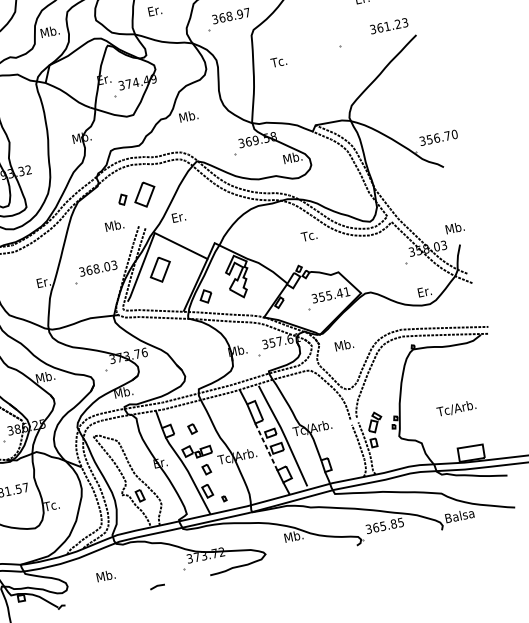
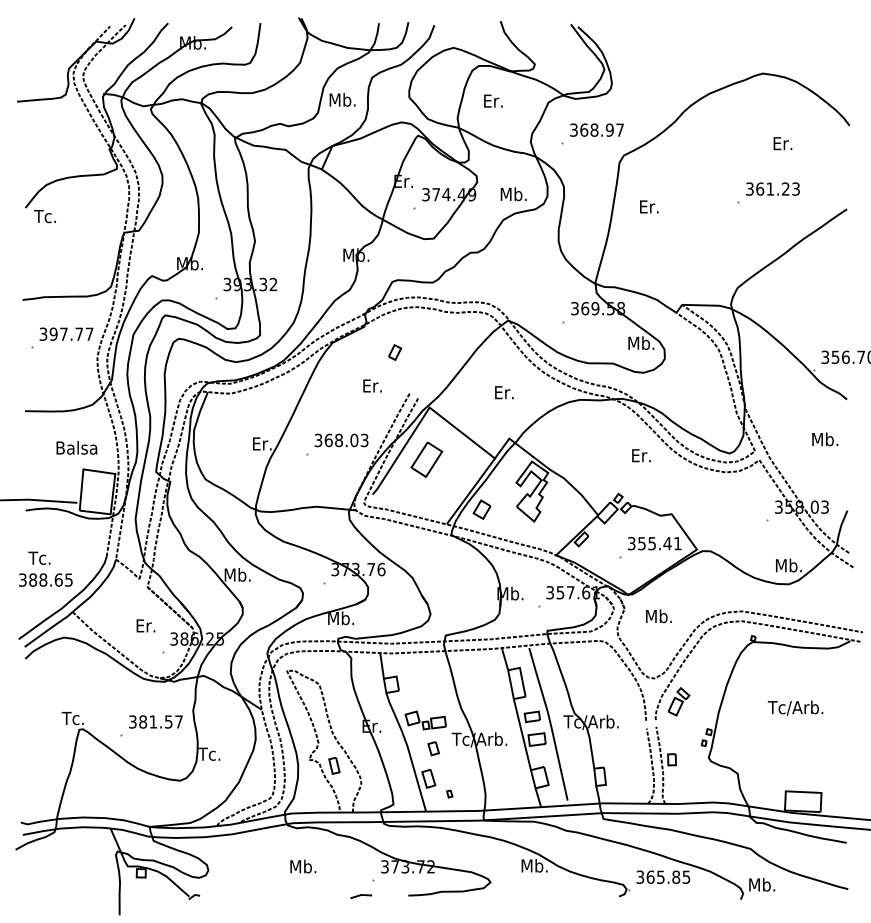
text: (388, 25) -> (772, 188), moved
text: (278, 61) -> (649, 206), Tc. -> Er.
text: (188, 116) -> (513, 194), moved
part: (144, 194) -> (426, 351), removed
text: (178, 217) -> (504, 392), moved
text: (114, 225) -> (376, 385), Mb. -> Er.
text: (455, 228) -> (825, 439), moved
text: (309, 235) -> (641, 455), Tc. -> Er.
text: (427, 290) -> (789, 565), Er. -> Mb.
text: (456, 408) -> (795, 707), moved
part: (374, 422) -> (678, 701), moved
part: (192, 428) -> (425, 688), removed
line: (266, 446) -> (522, 734), dashed -> solid
text: (459, 515) -> (769, 884), Balsa -> Mb.
text: (106, 575) -> (303, 866), moved
line: (157, 586) -> (361, 895), moved

